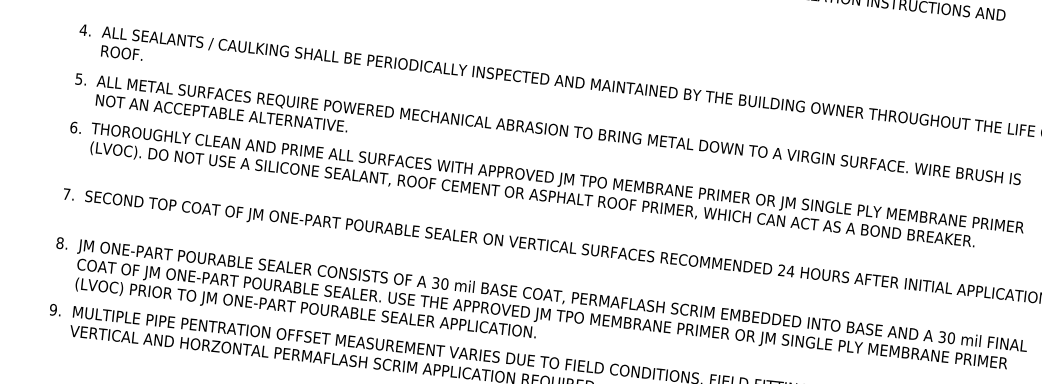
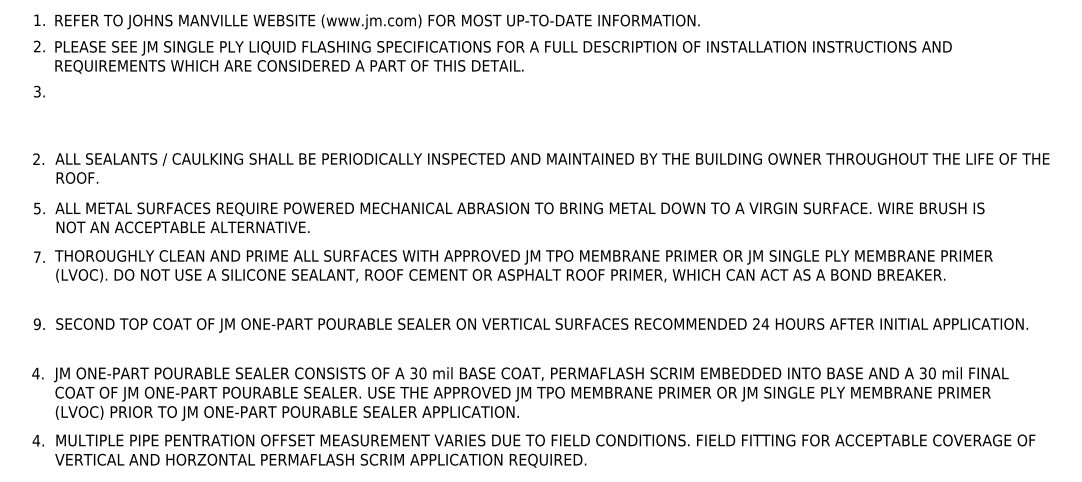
text: (83, 29) -> (36, 158), 4. -> 2.
text: (73, 127) -> (37, 257), 6. -> 7.
text: (65, 194) -> (36, 324), 7. -> 9.
text: (59, 242) -> (35, 373), 8. -> 4.
text: (53, 309) -> (36, 440), 9. -> 4.

